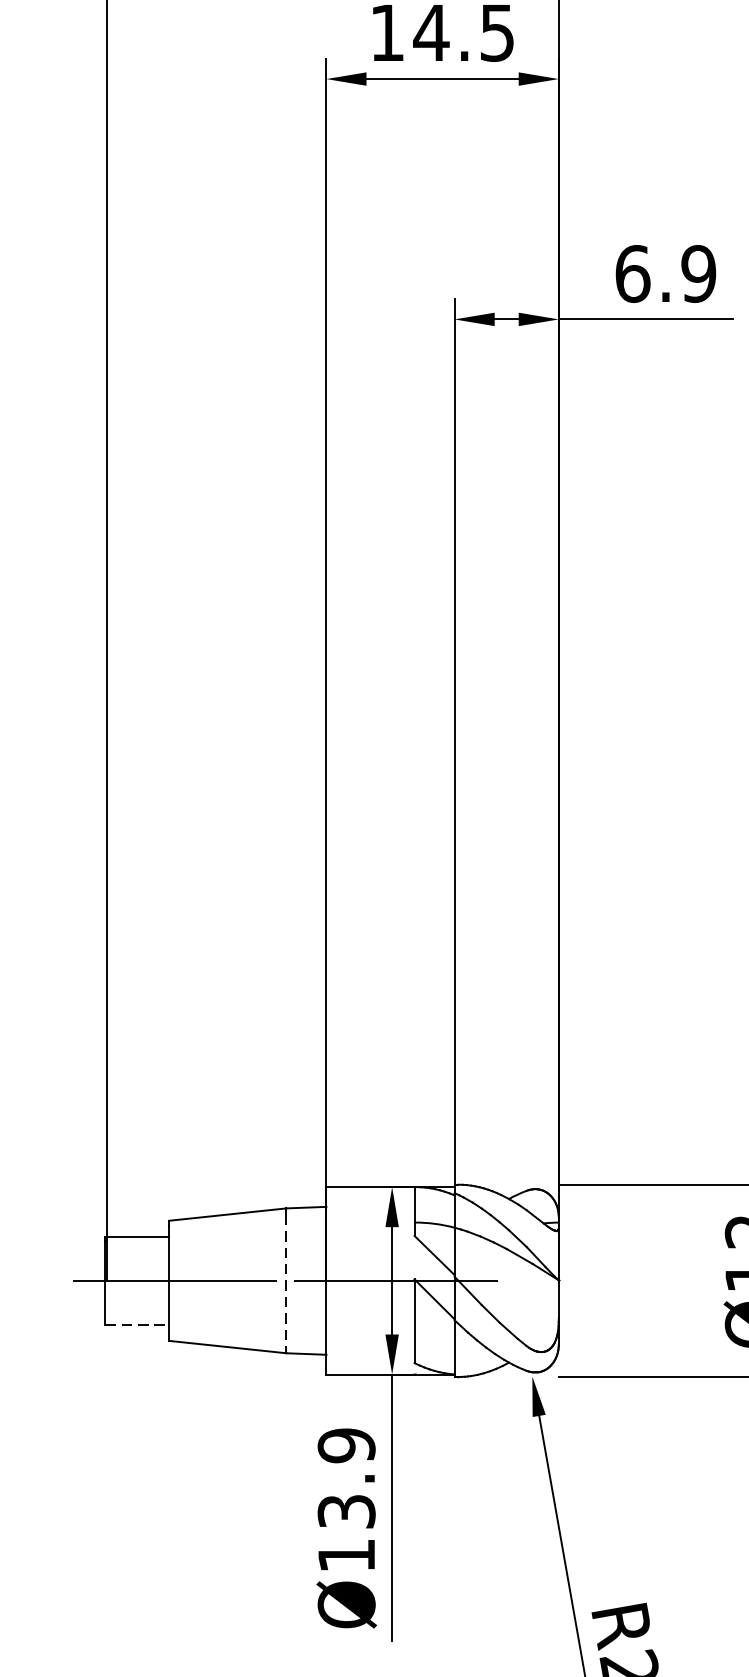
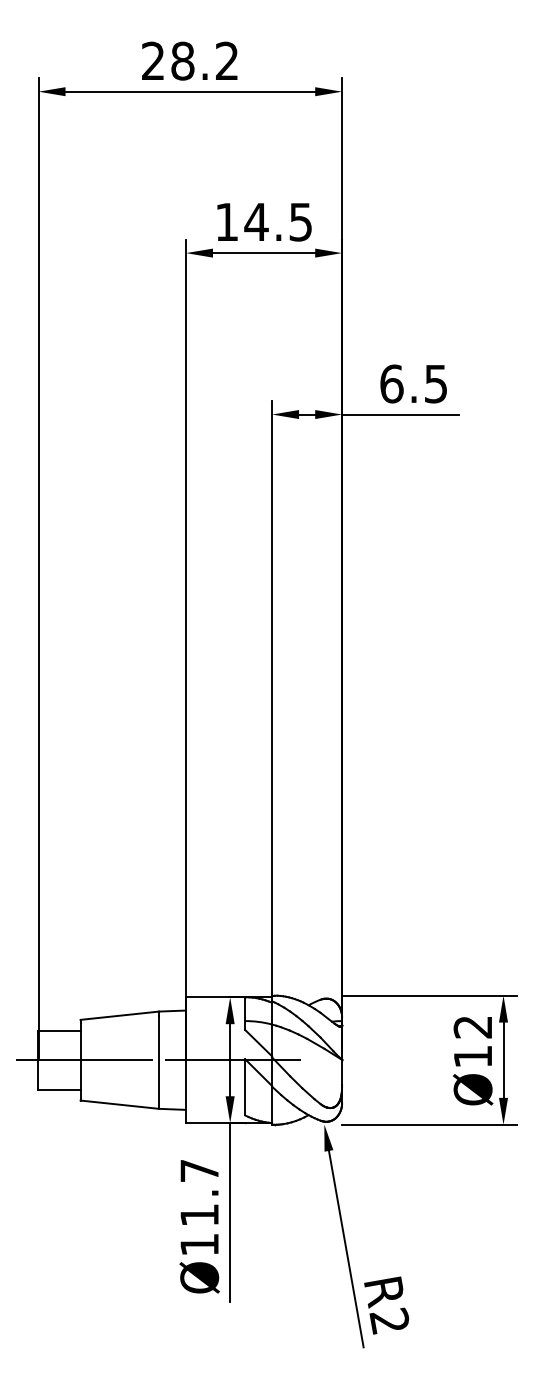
text: (697, 273) -> (435, 383), 6.9 -> 6.5
line: (286, 1284) -> (159, 1062), dashed -> solid
line: (138, 1324) -> (59, 1089), dashed -> solid
text: (346, 1477) -> (199, 1192), Ø13.9 -> Ø11.7

